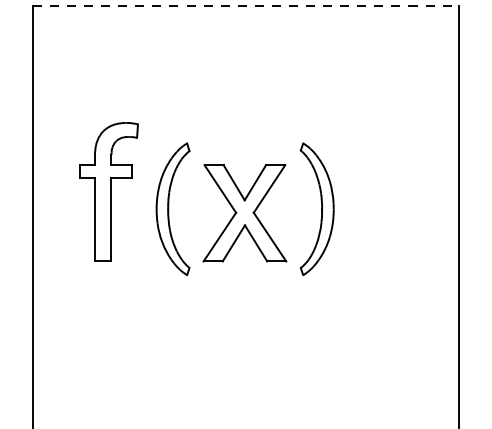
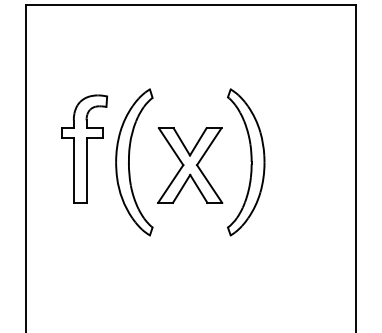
line: (246, 5) -> (191, 4), dashed -> solid
part: (173, 209) -> (134, 162), size x1.43
part: (317, 209) -> (246, 162), size x1.43

